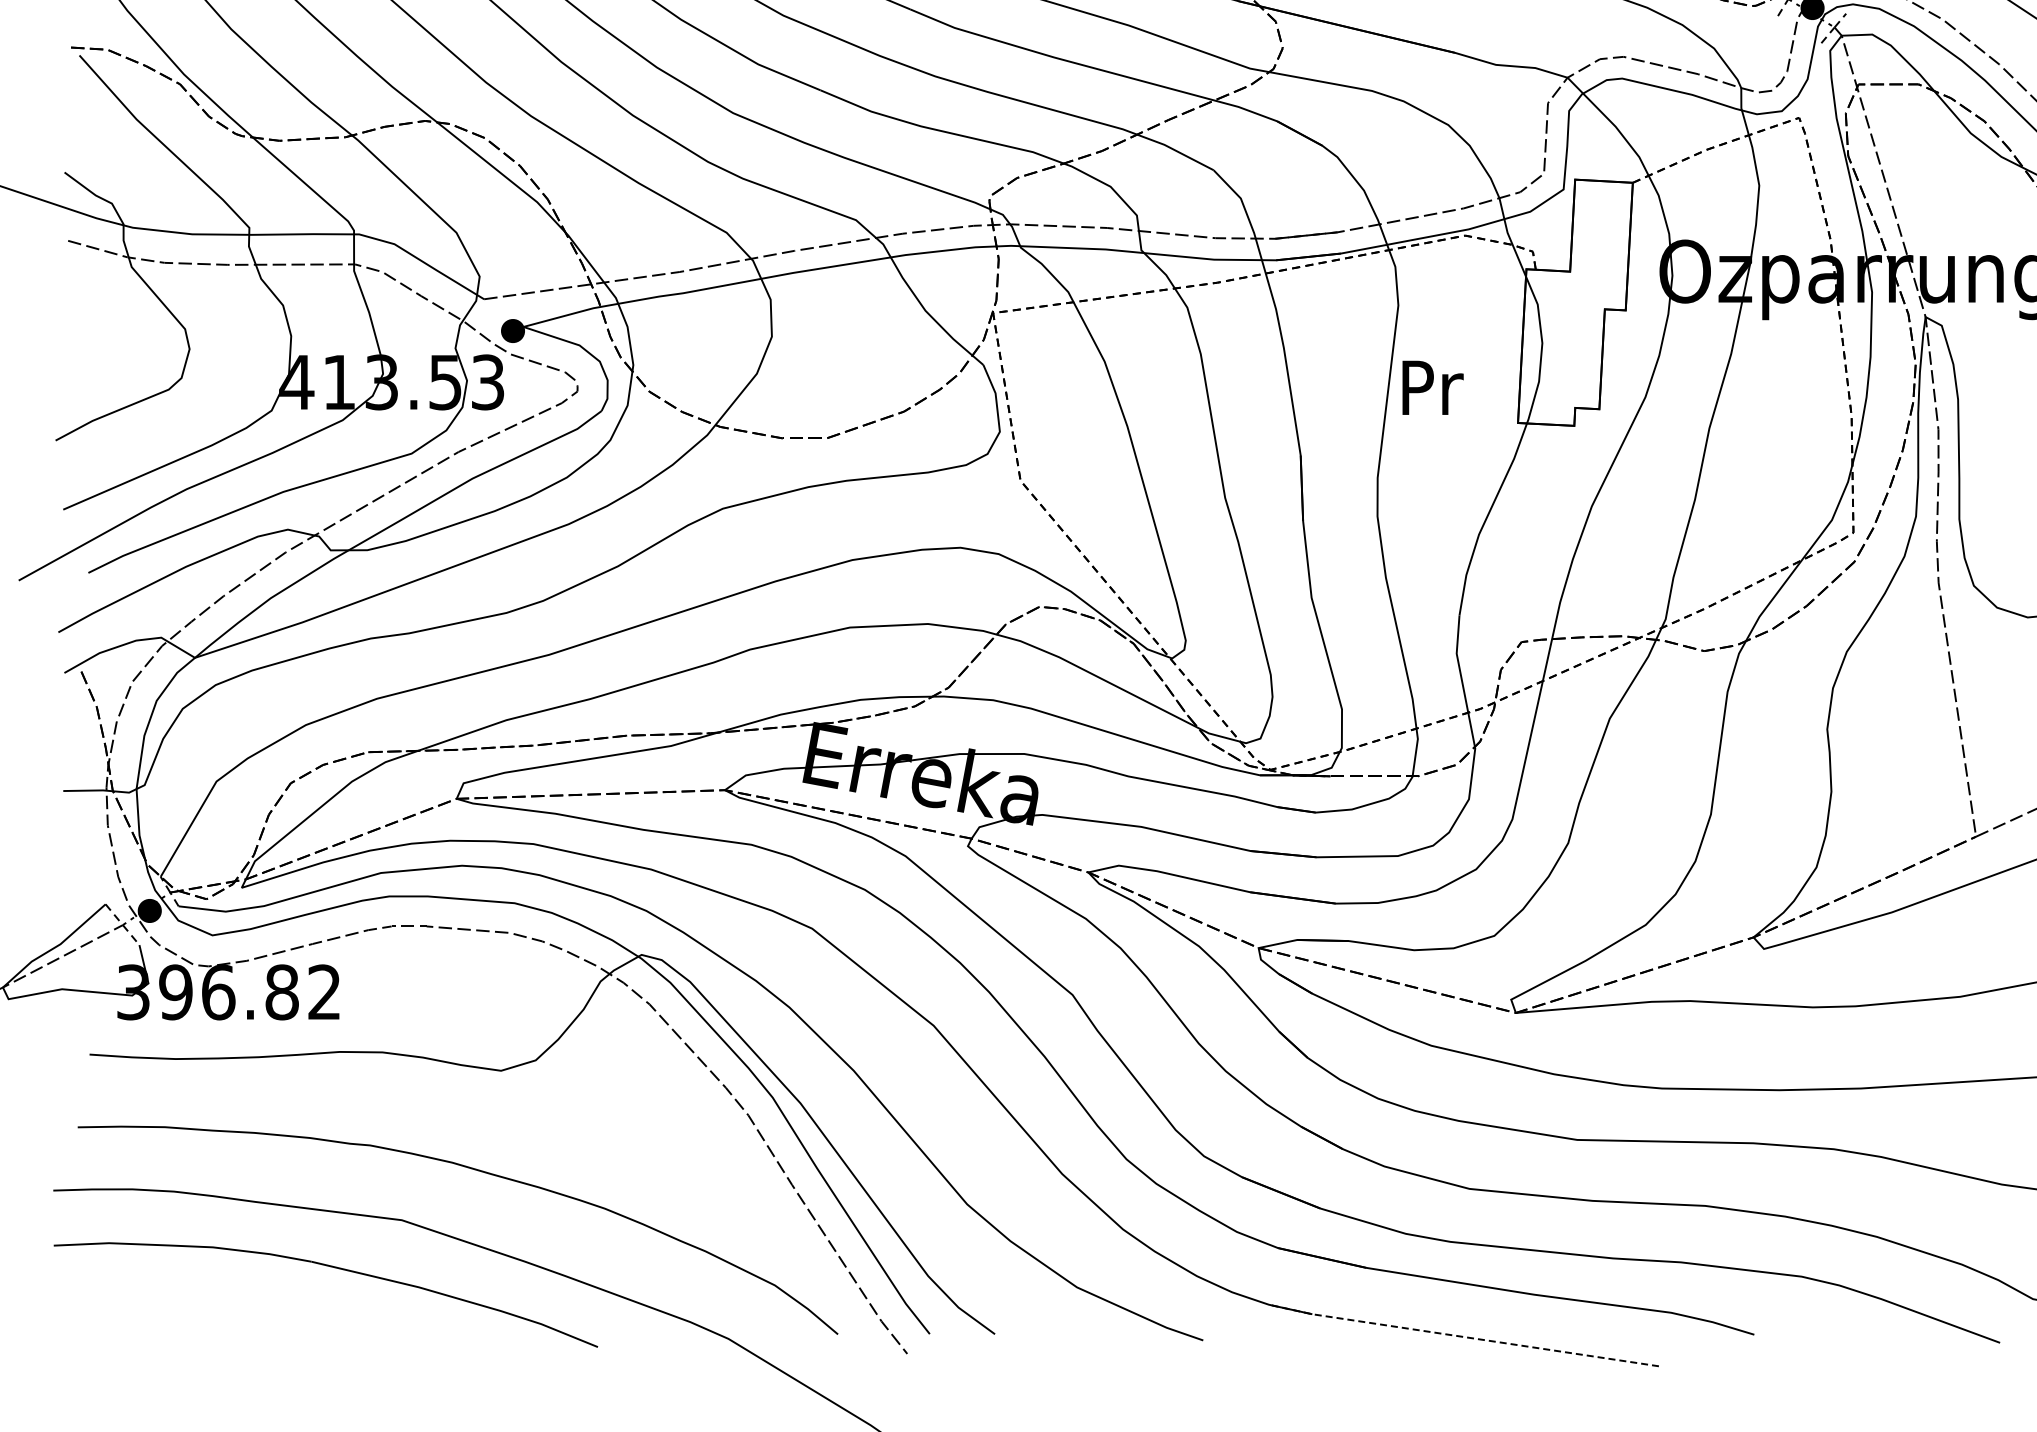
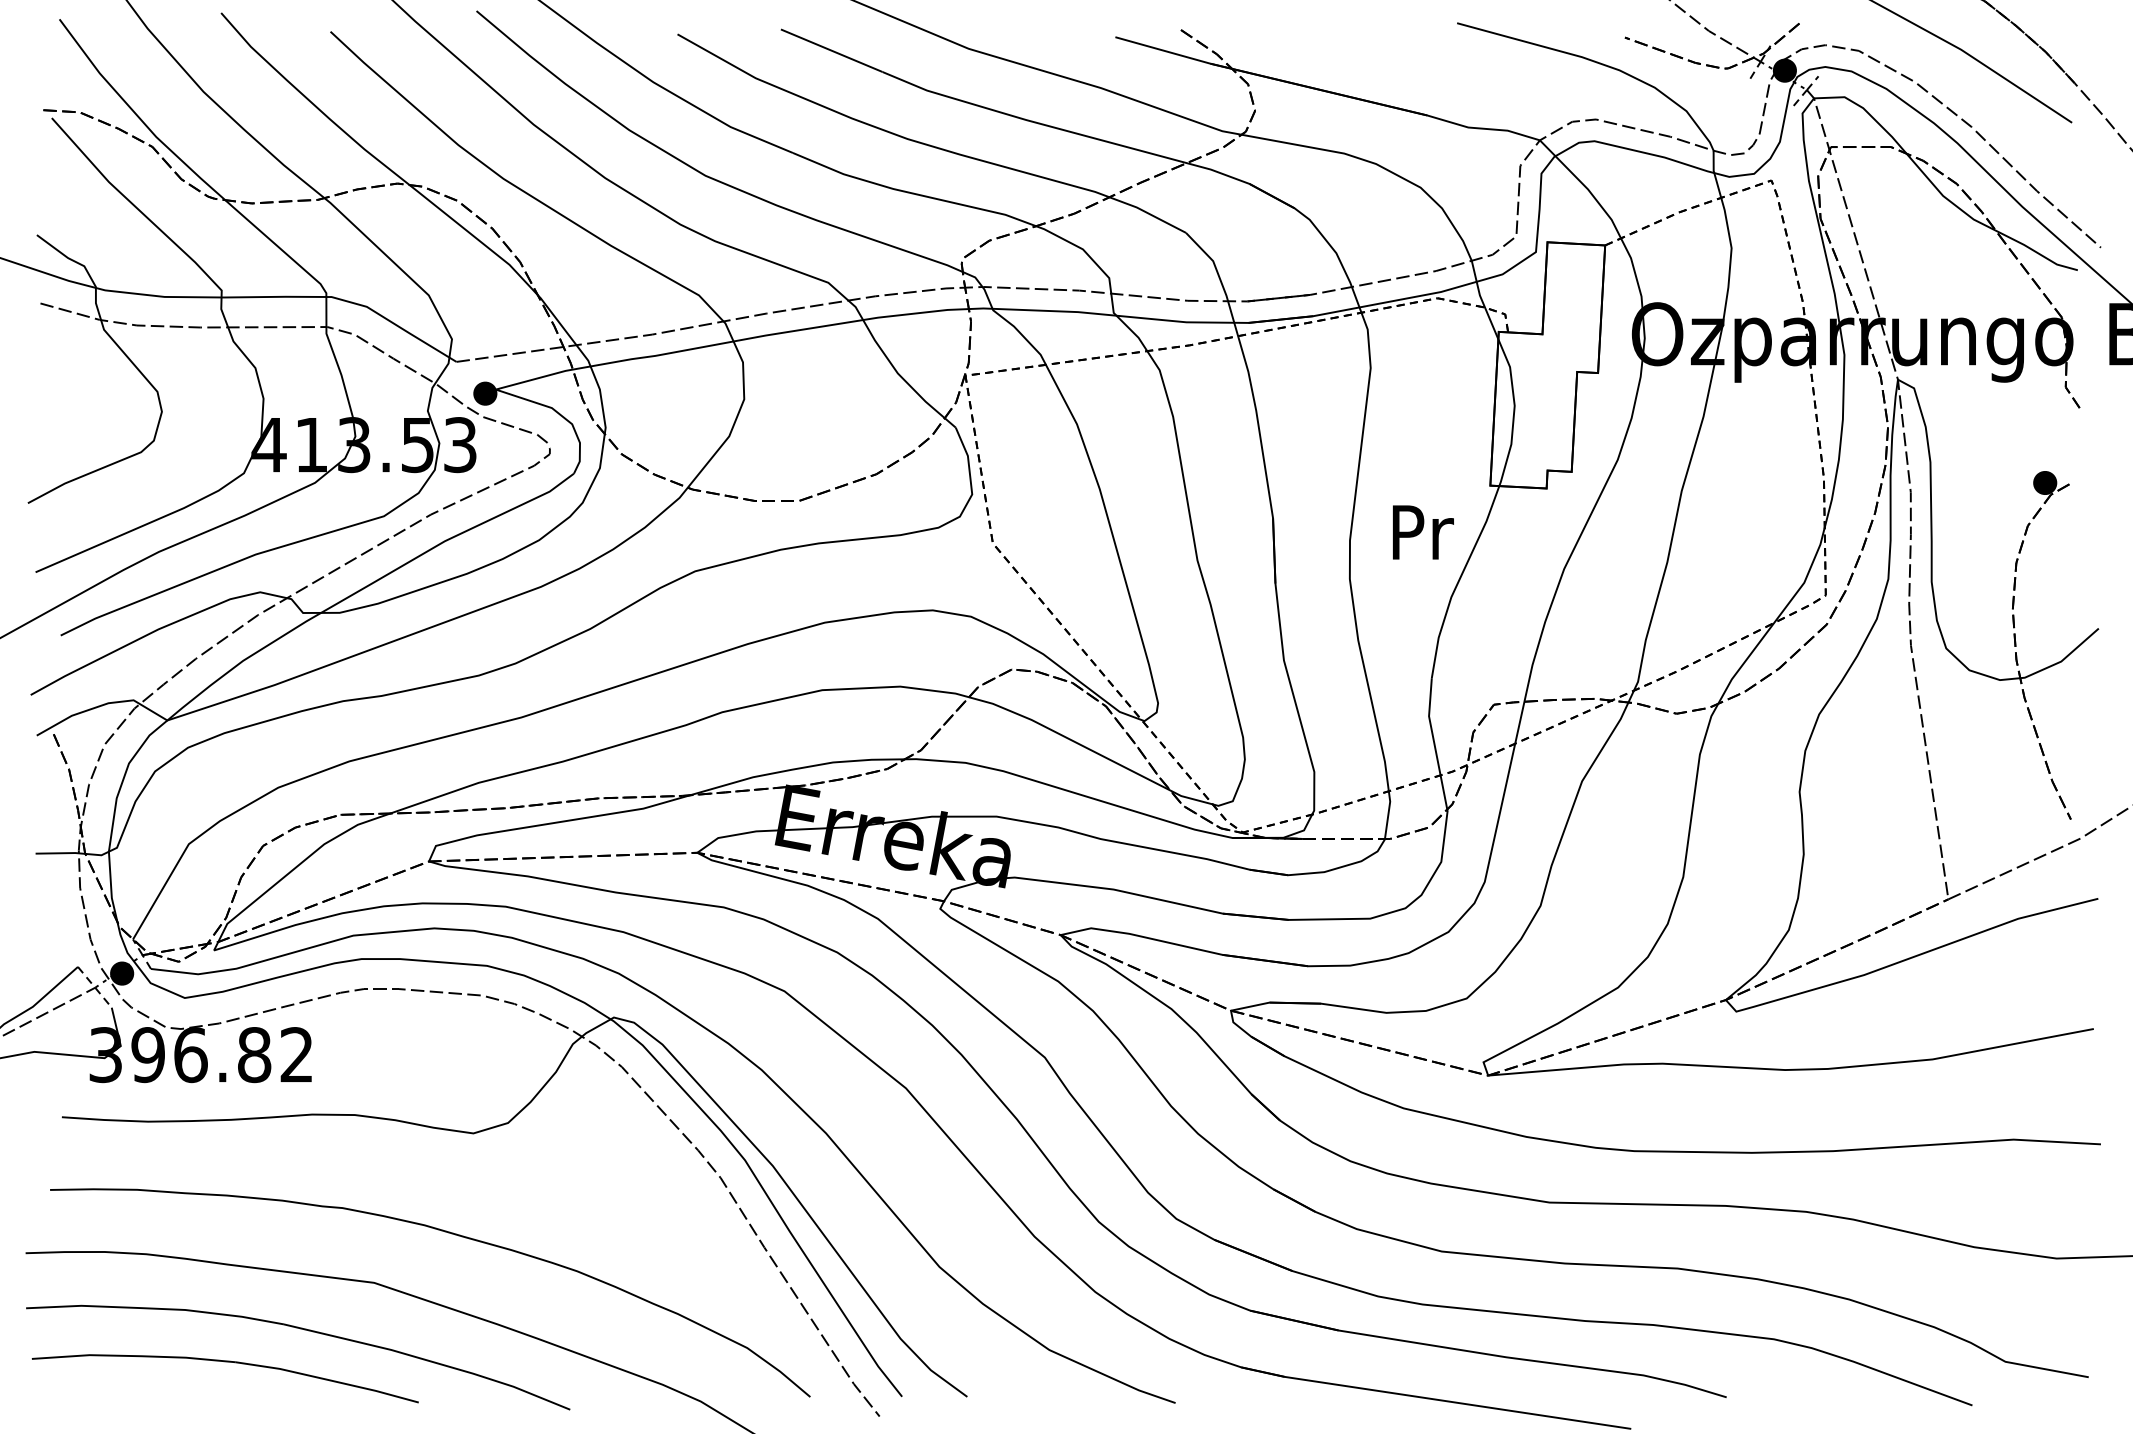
text: (1433, 387) -> (1423, 532), moved
part: (252, 1299) -> (224, 1362), added
line: (1462, 1336) -> (1434, 1399), dashed -> solid

